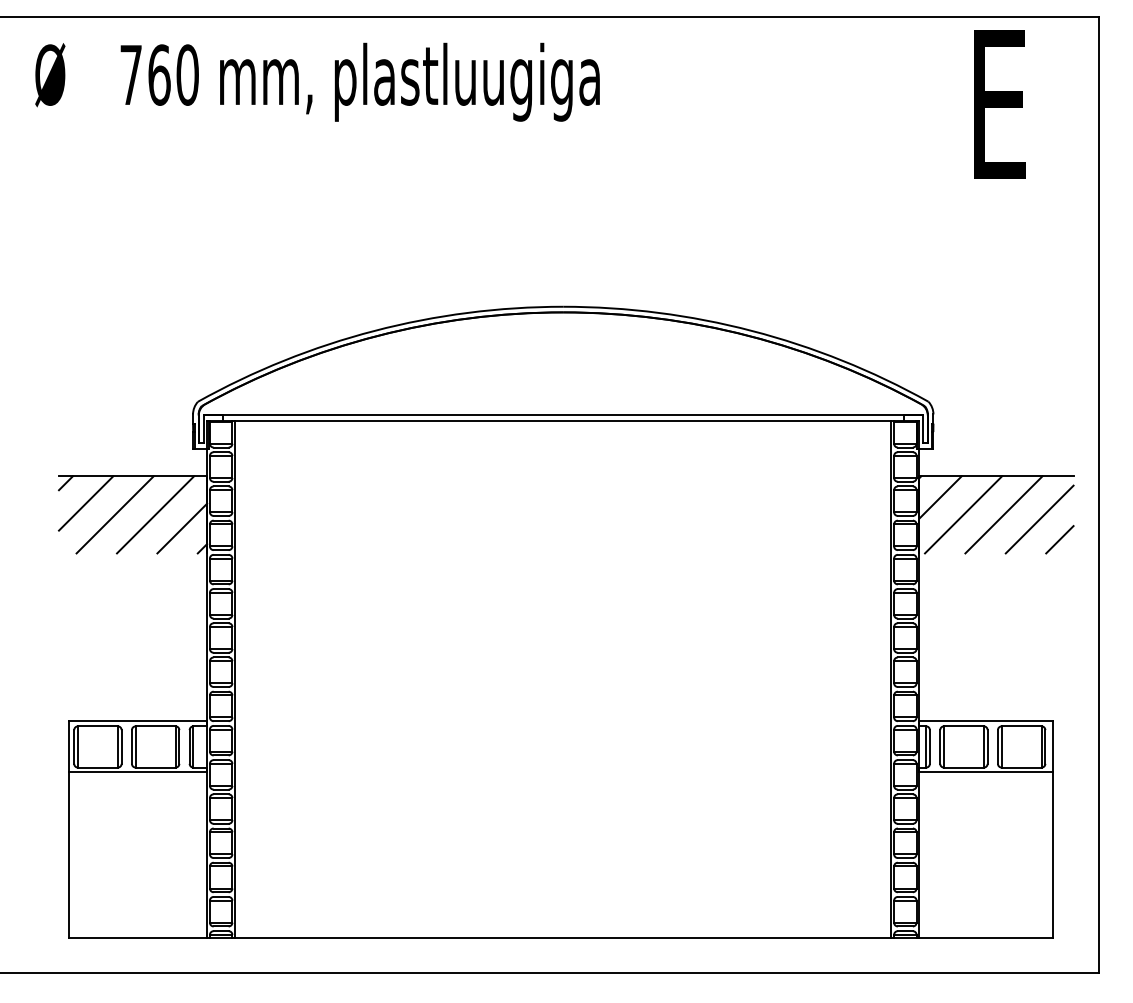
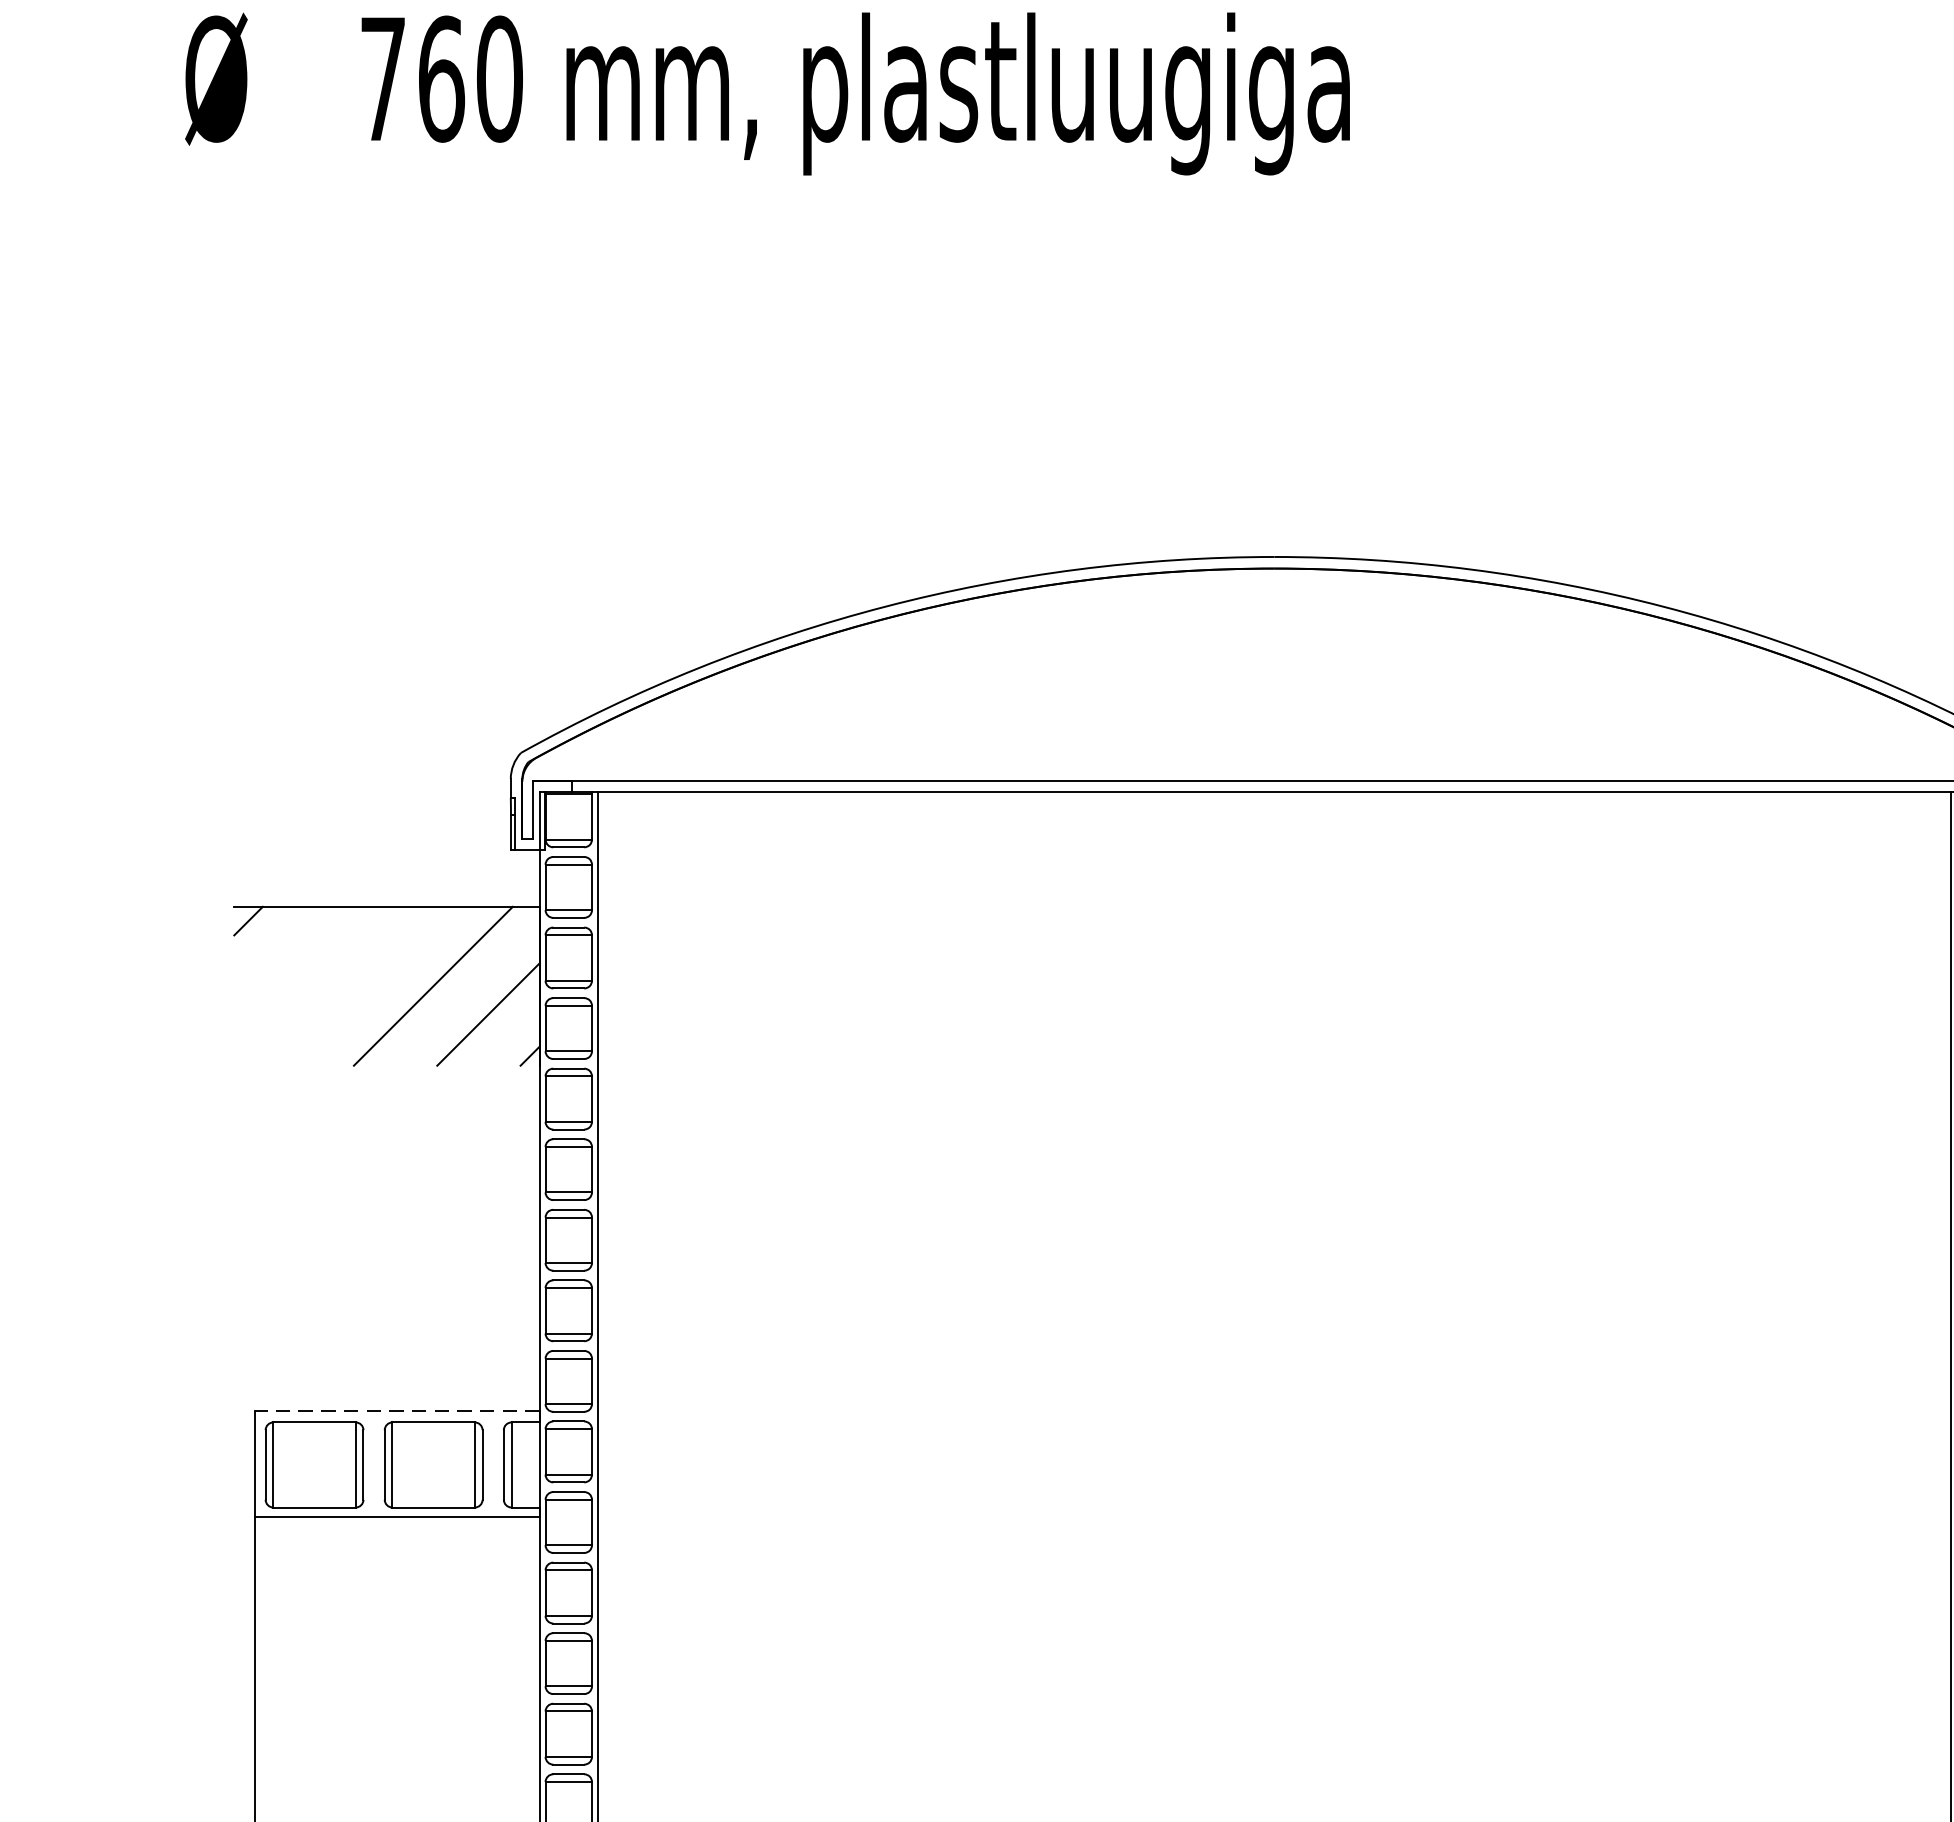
line: (86, 503) -> (291, 962), removed
line: (114, 514) -> (348, 985), removed
line: (137, 720) -> (396, 1410), solid -> dashed

